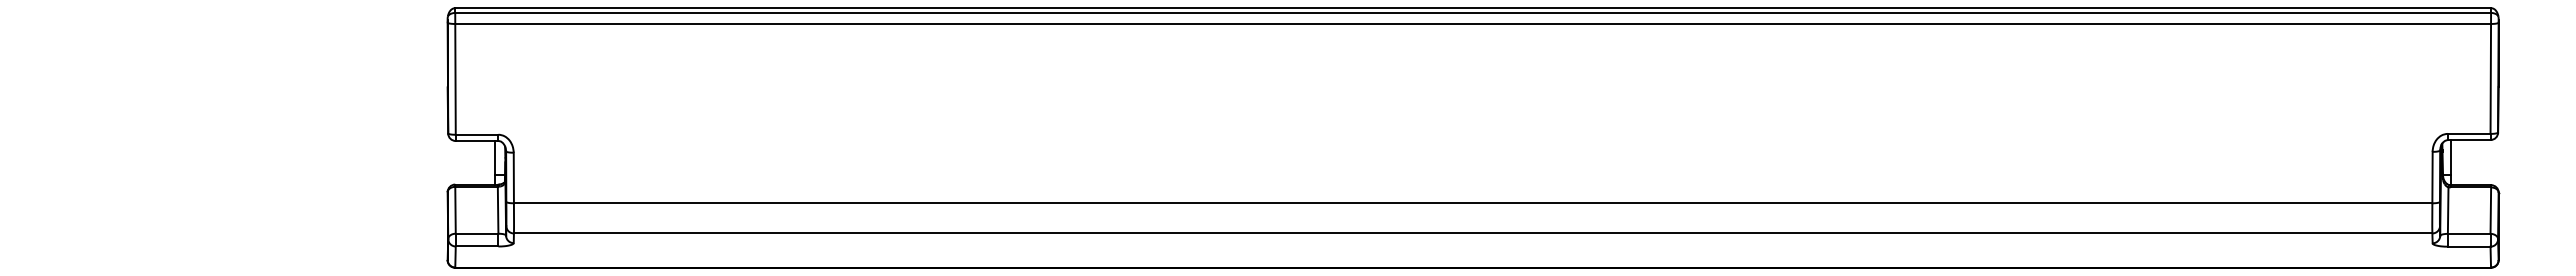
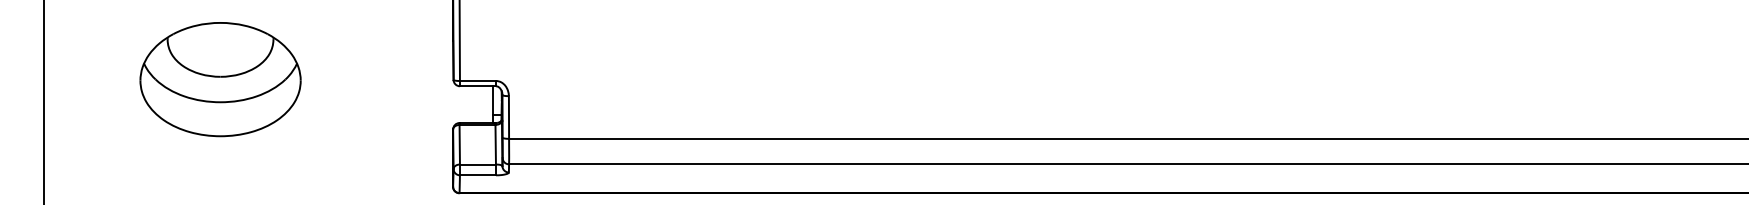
part: (171, 133) -> (219, 79), added

